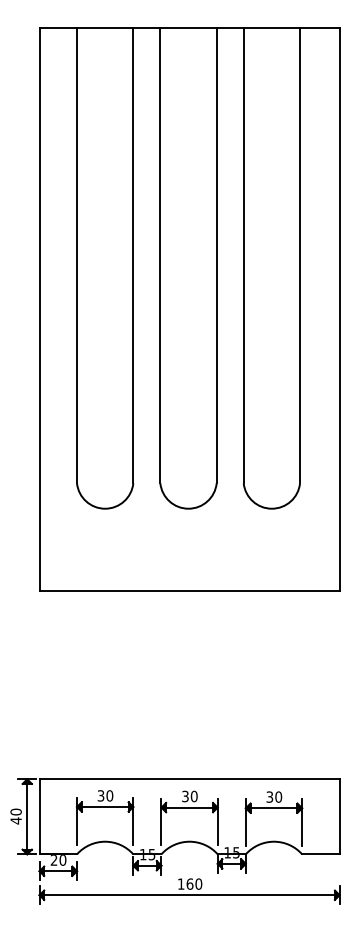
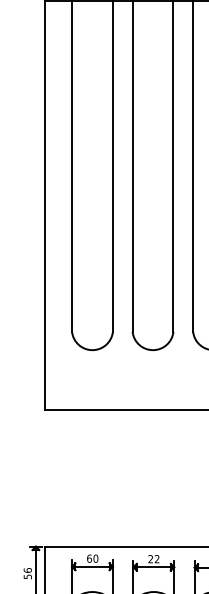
text: (100, 795) -> (89, 558), 30 -> 60
text: (189, 796) -> (153, 559), 30 -> 22
text: (15, 816) -> (27, 573), 40 -> 56

